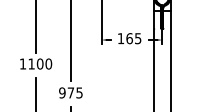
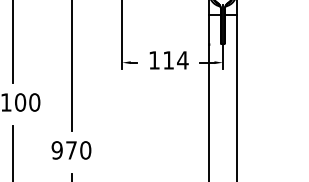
text: (133, 38) -> (175, 60), 165 -> 114
text: (79, 92) -> (85, 149), 975 -> 970

